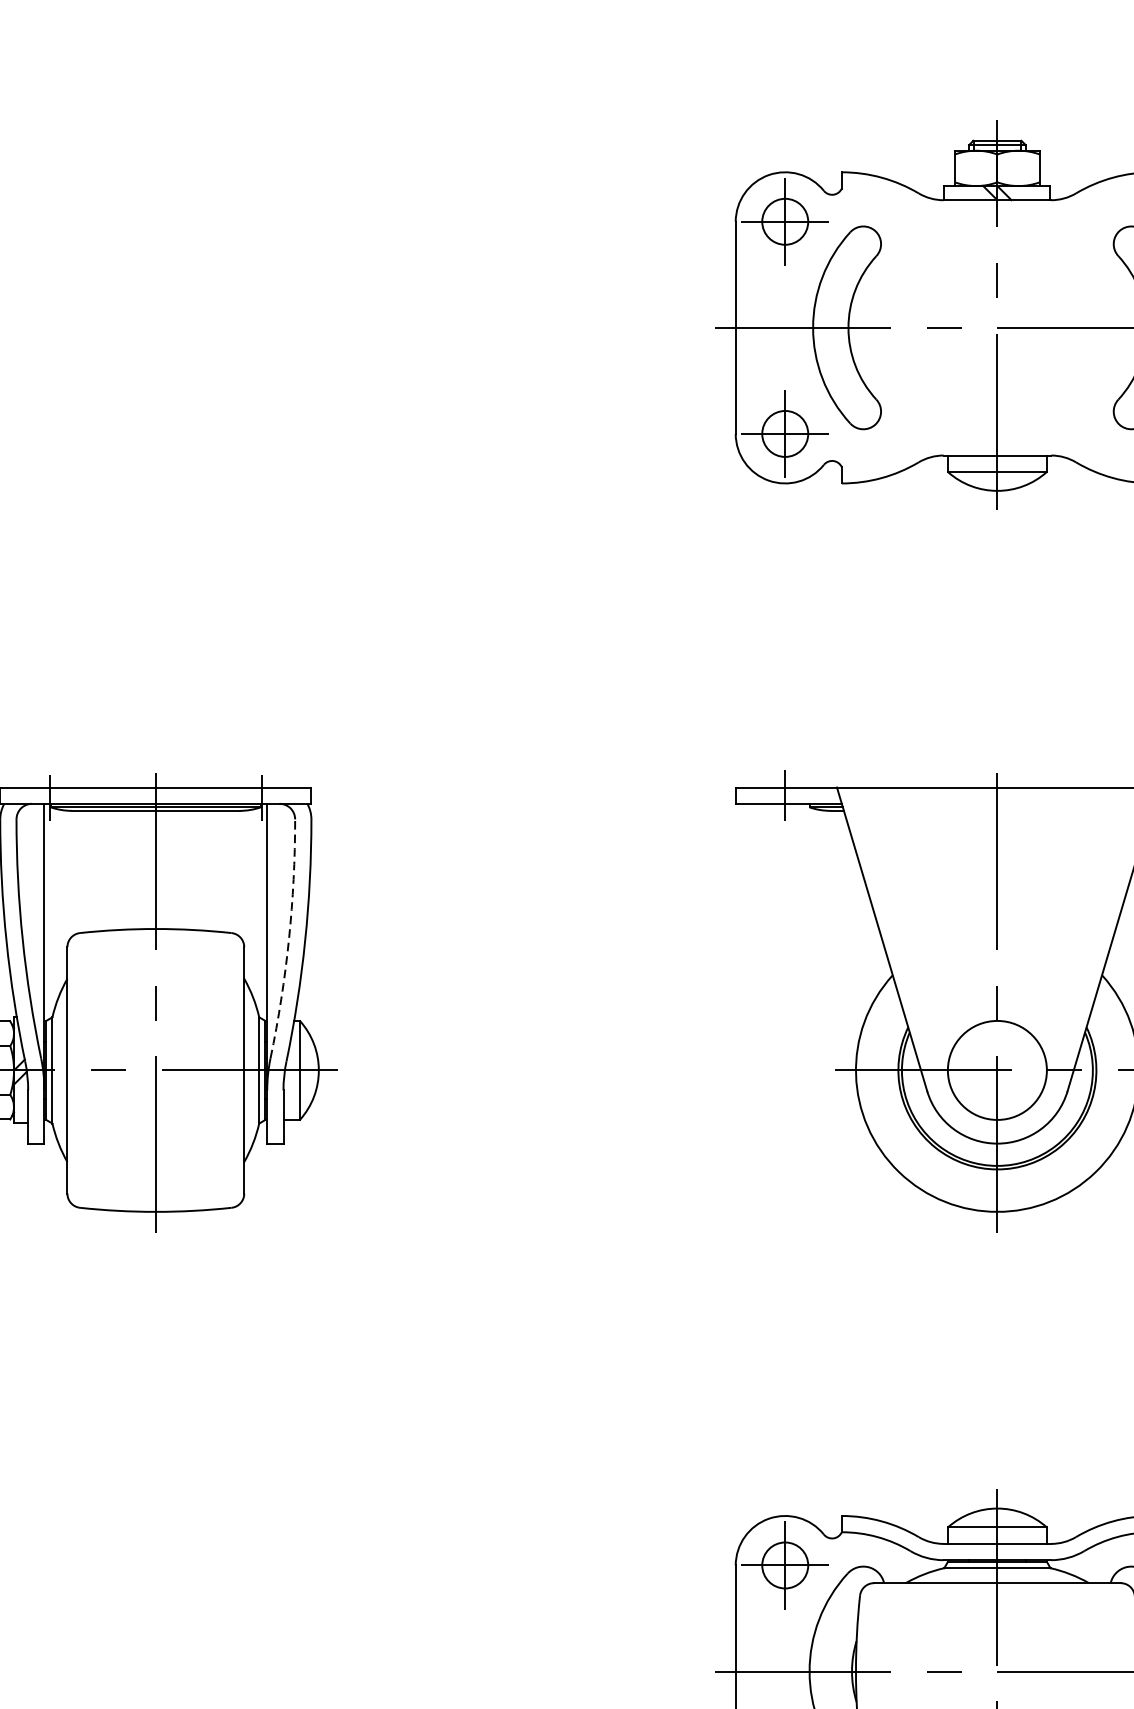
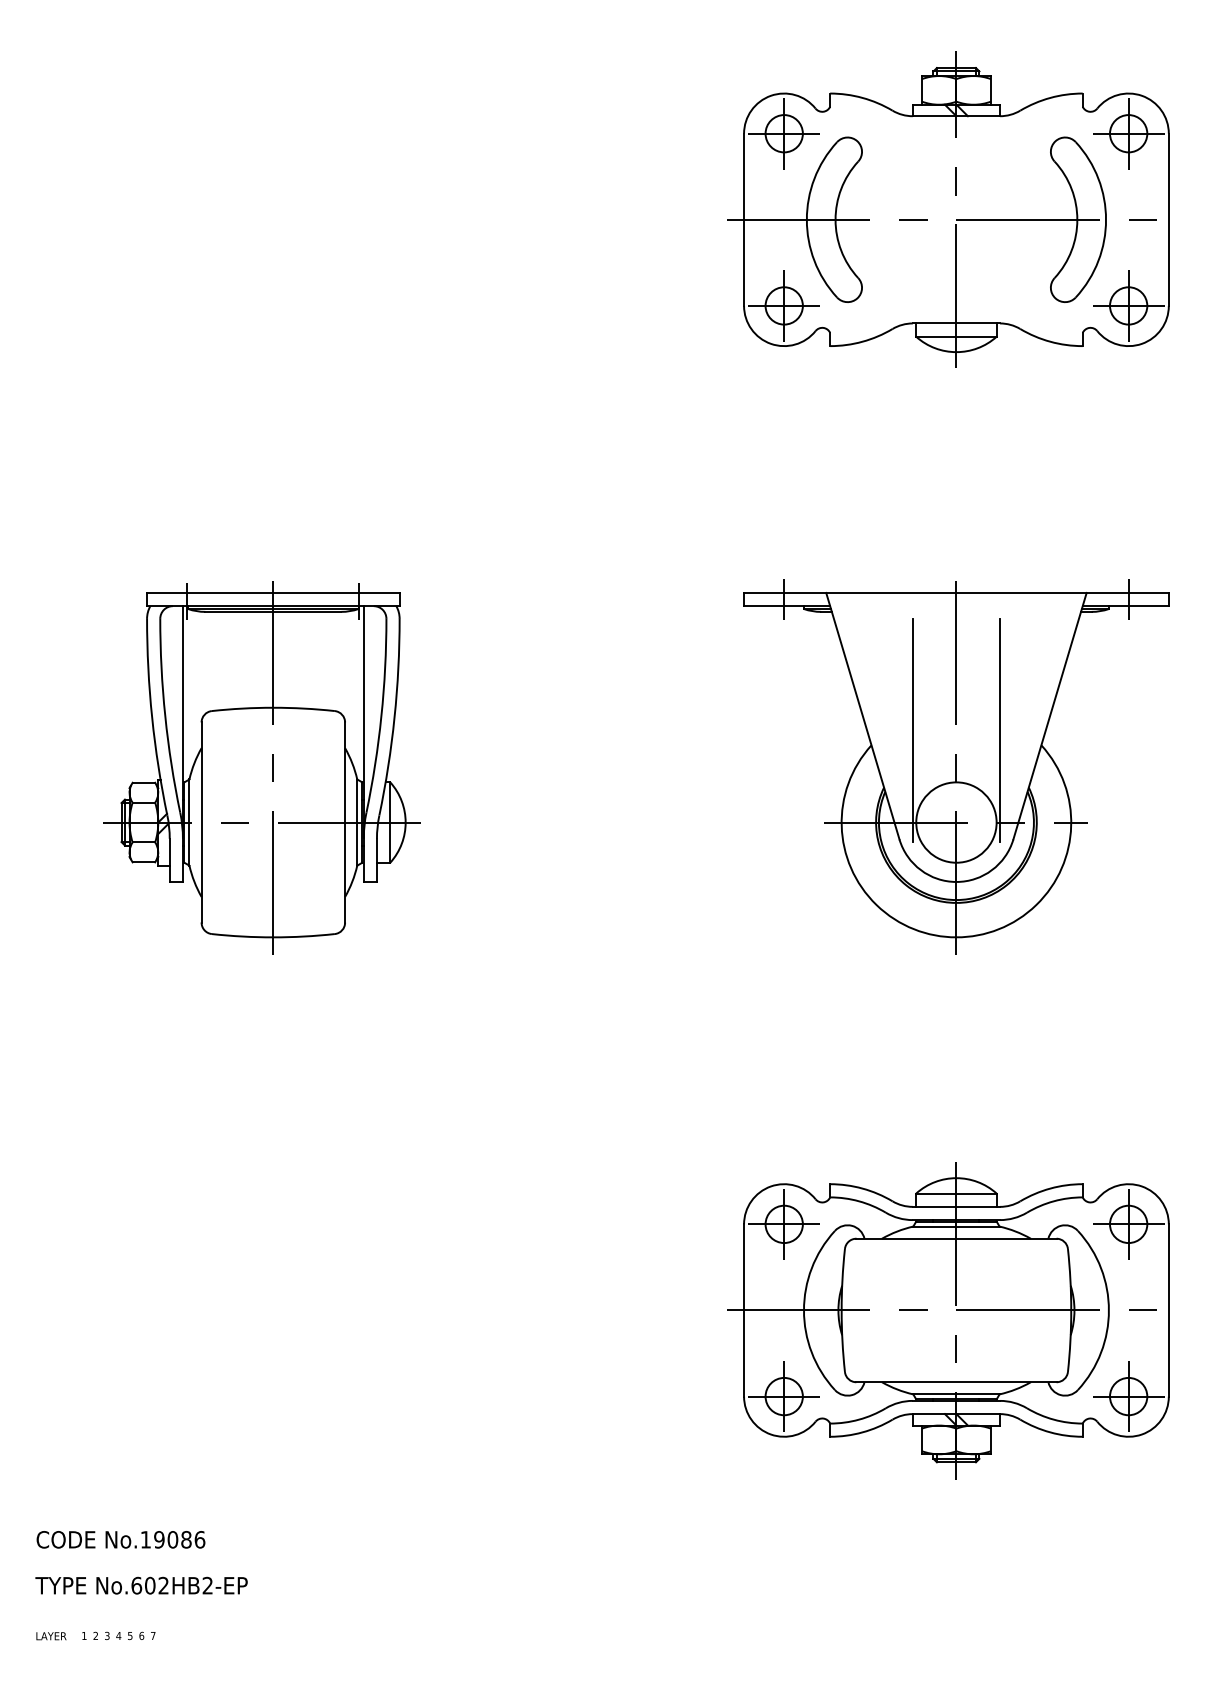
arc: (289, 939) -> (381, 716), dashed -> solid
line: (943, 957) -> (912, 730), added
line: (1051, 957) -> (1000, 730), added

